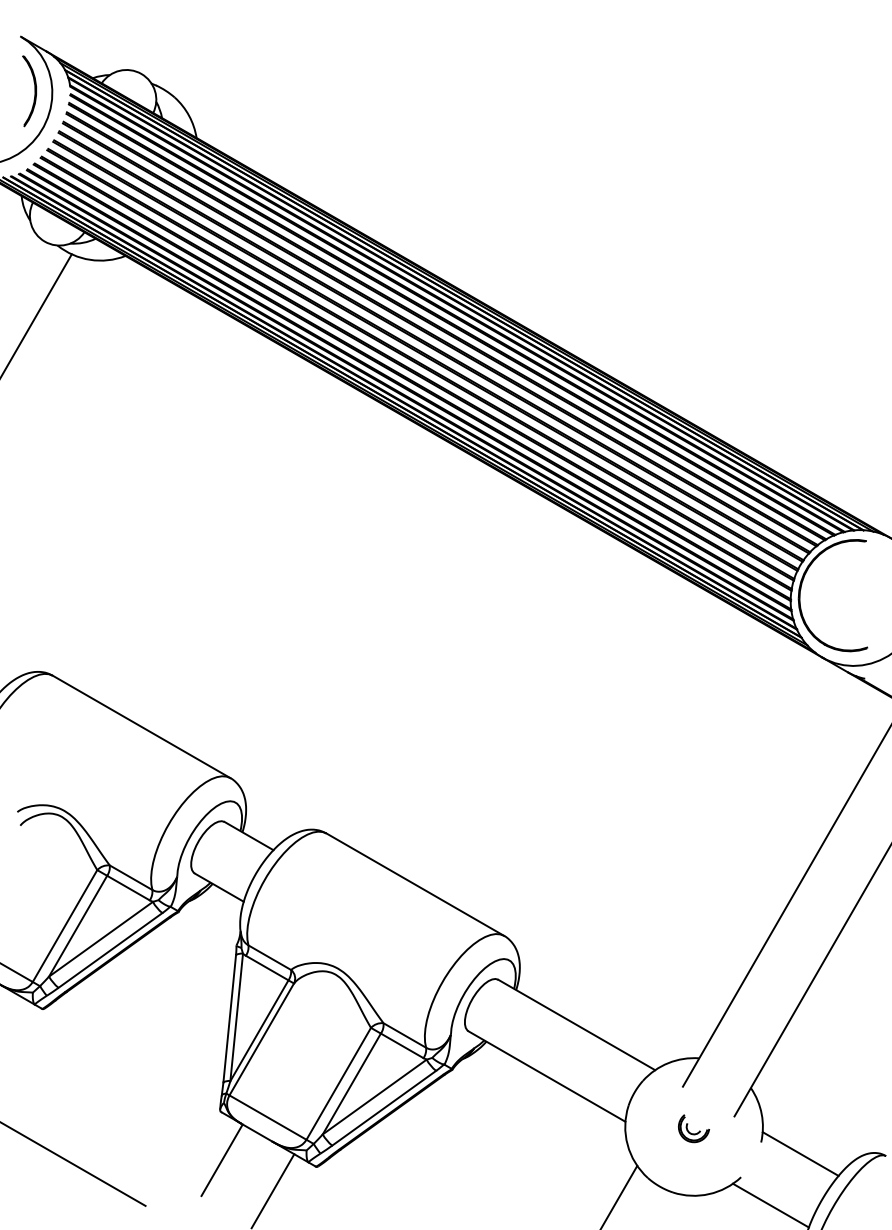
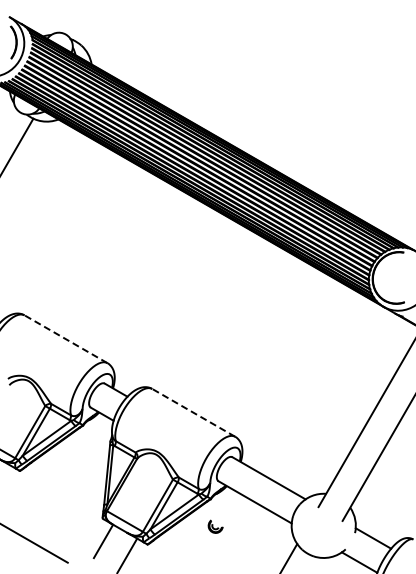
line: (140, 727) -> (65, 339), solid -> dashed
line: (414, 883) -> (193, 412), solid -> dashed
part: (693, 1128) -> (215, 526), moved

